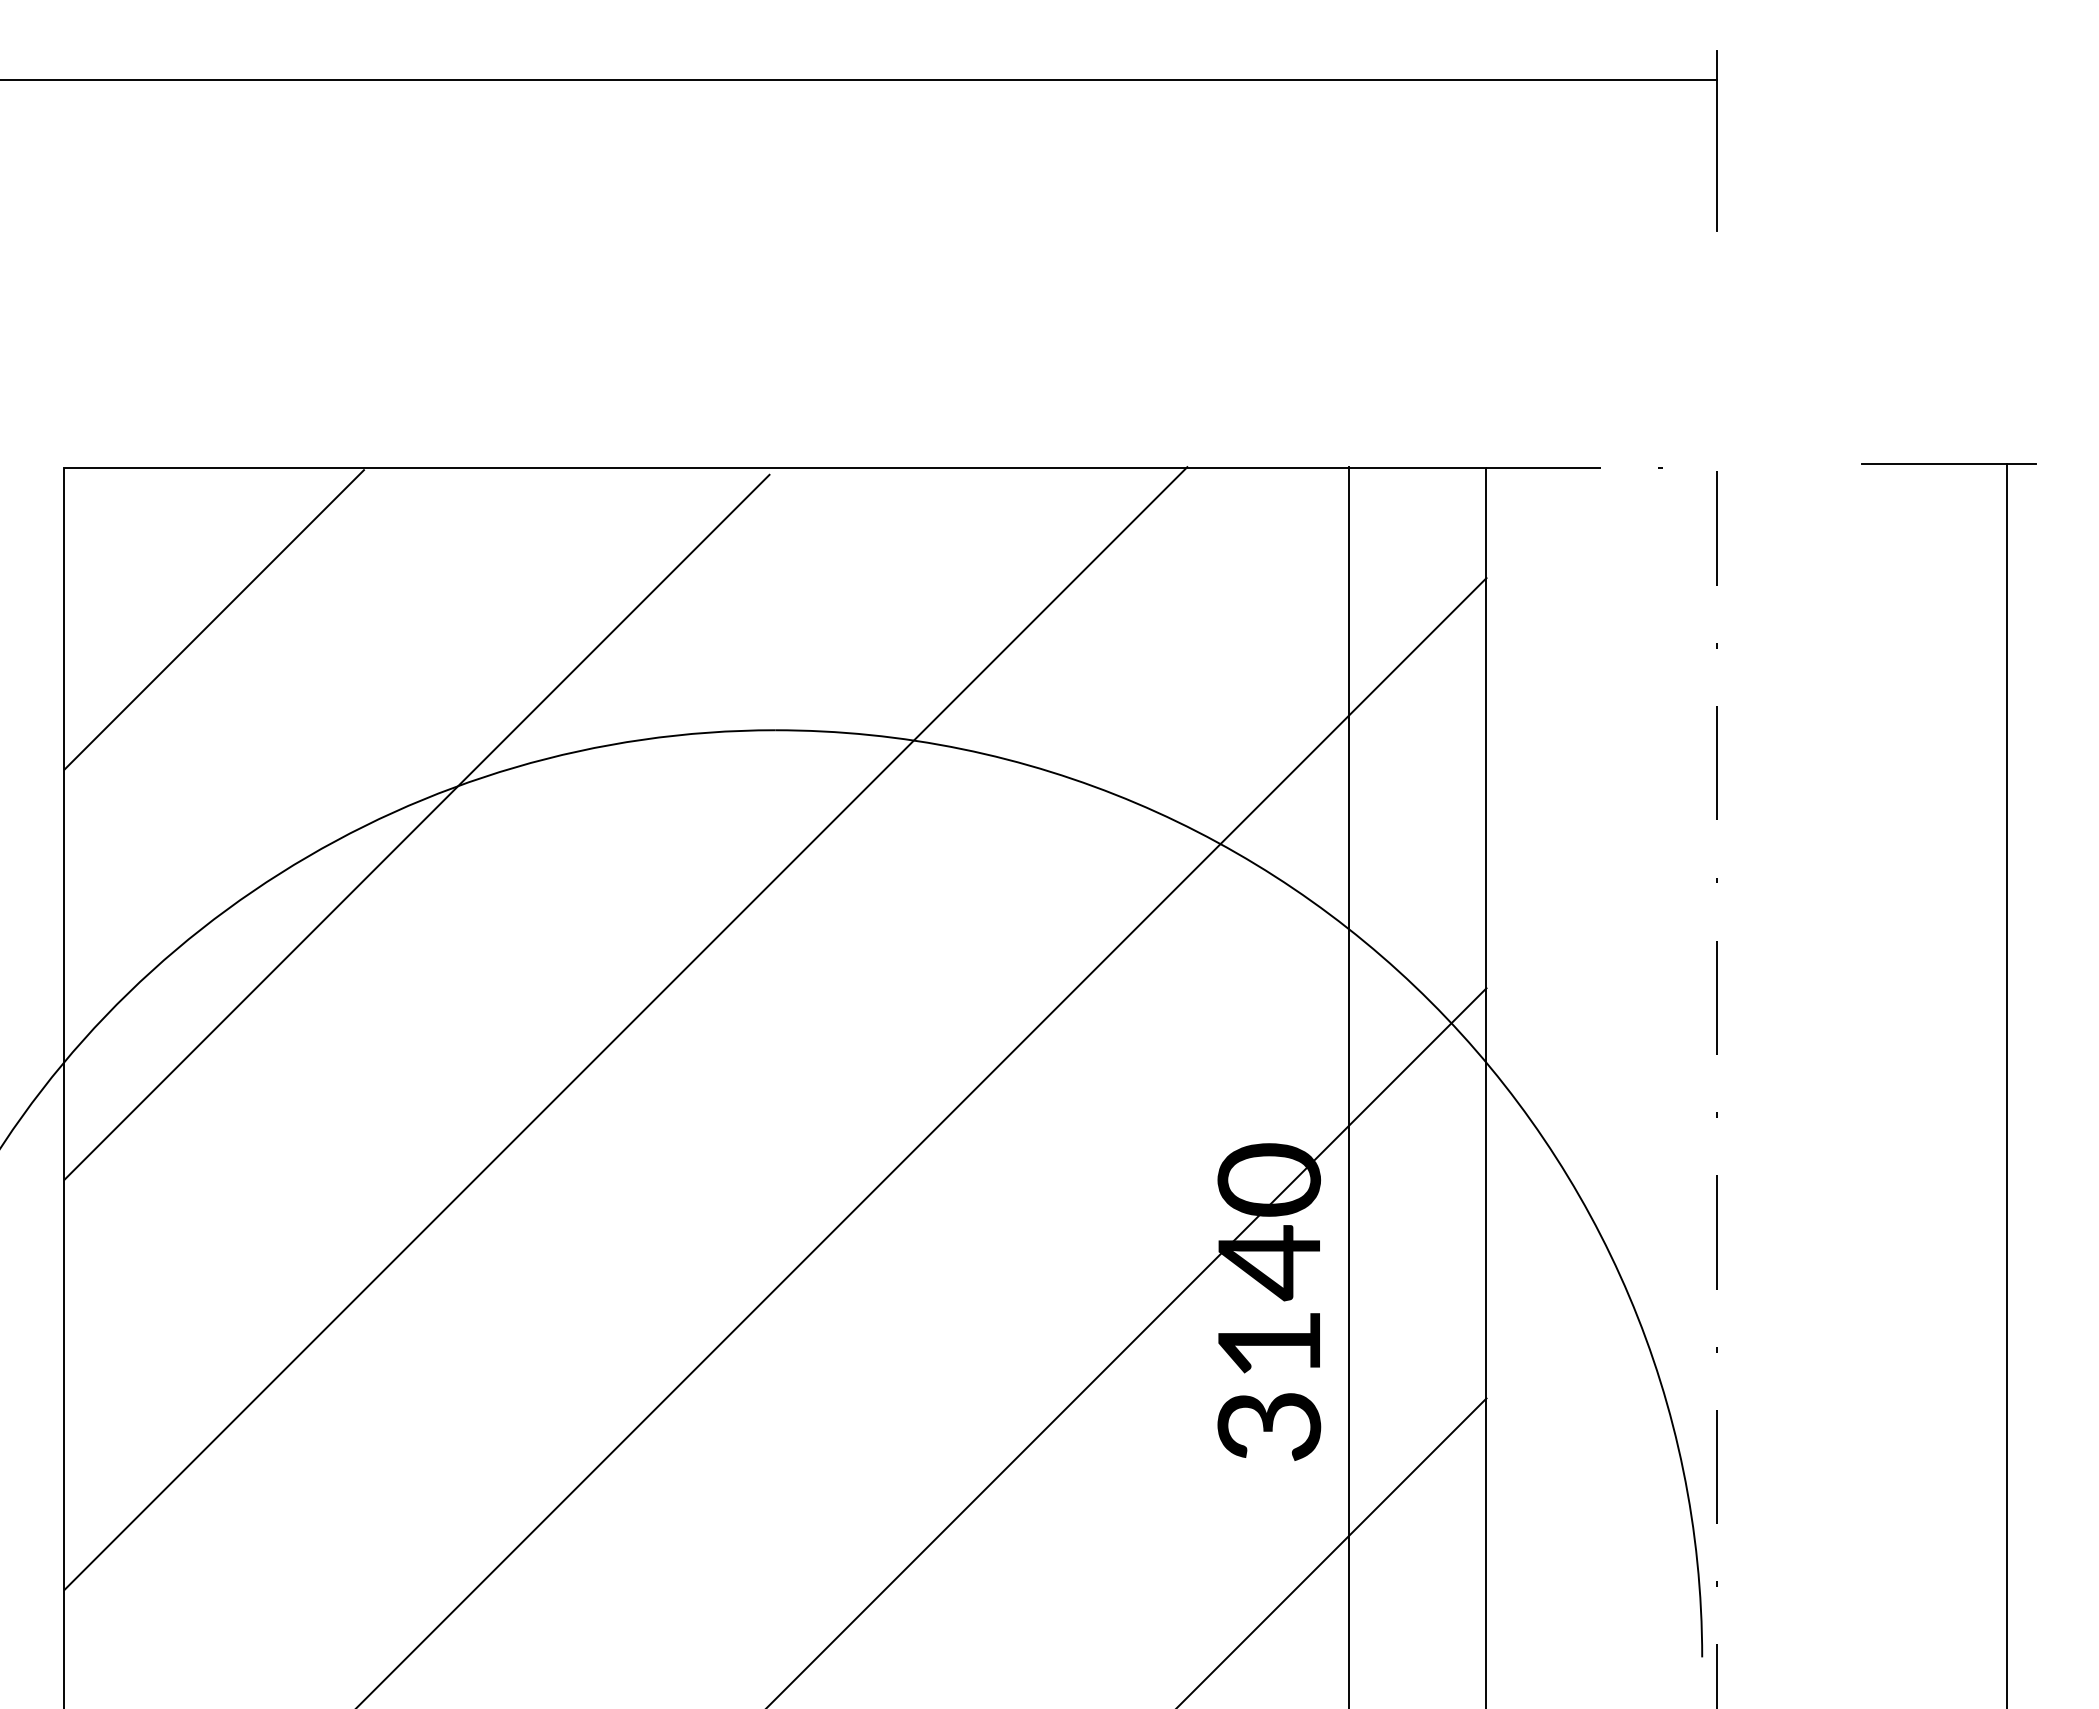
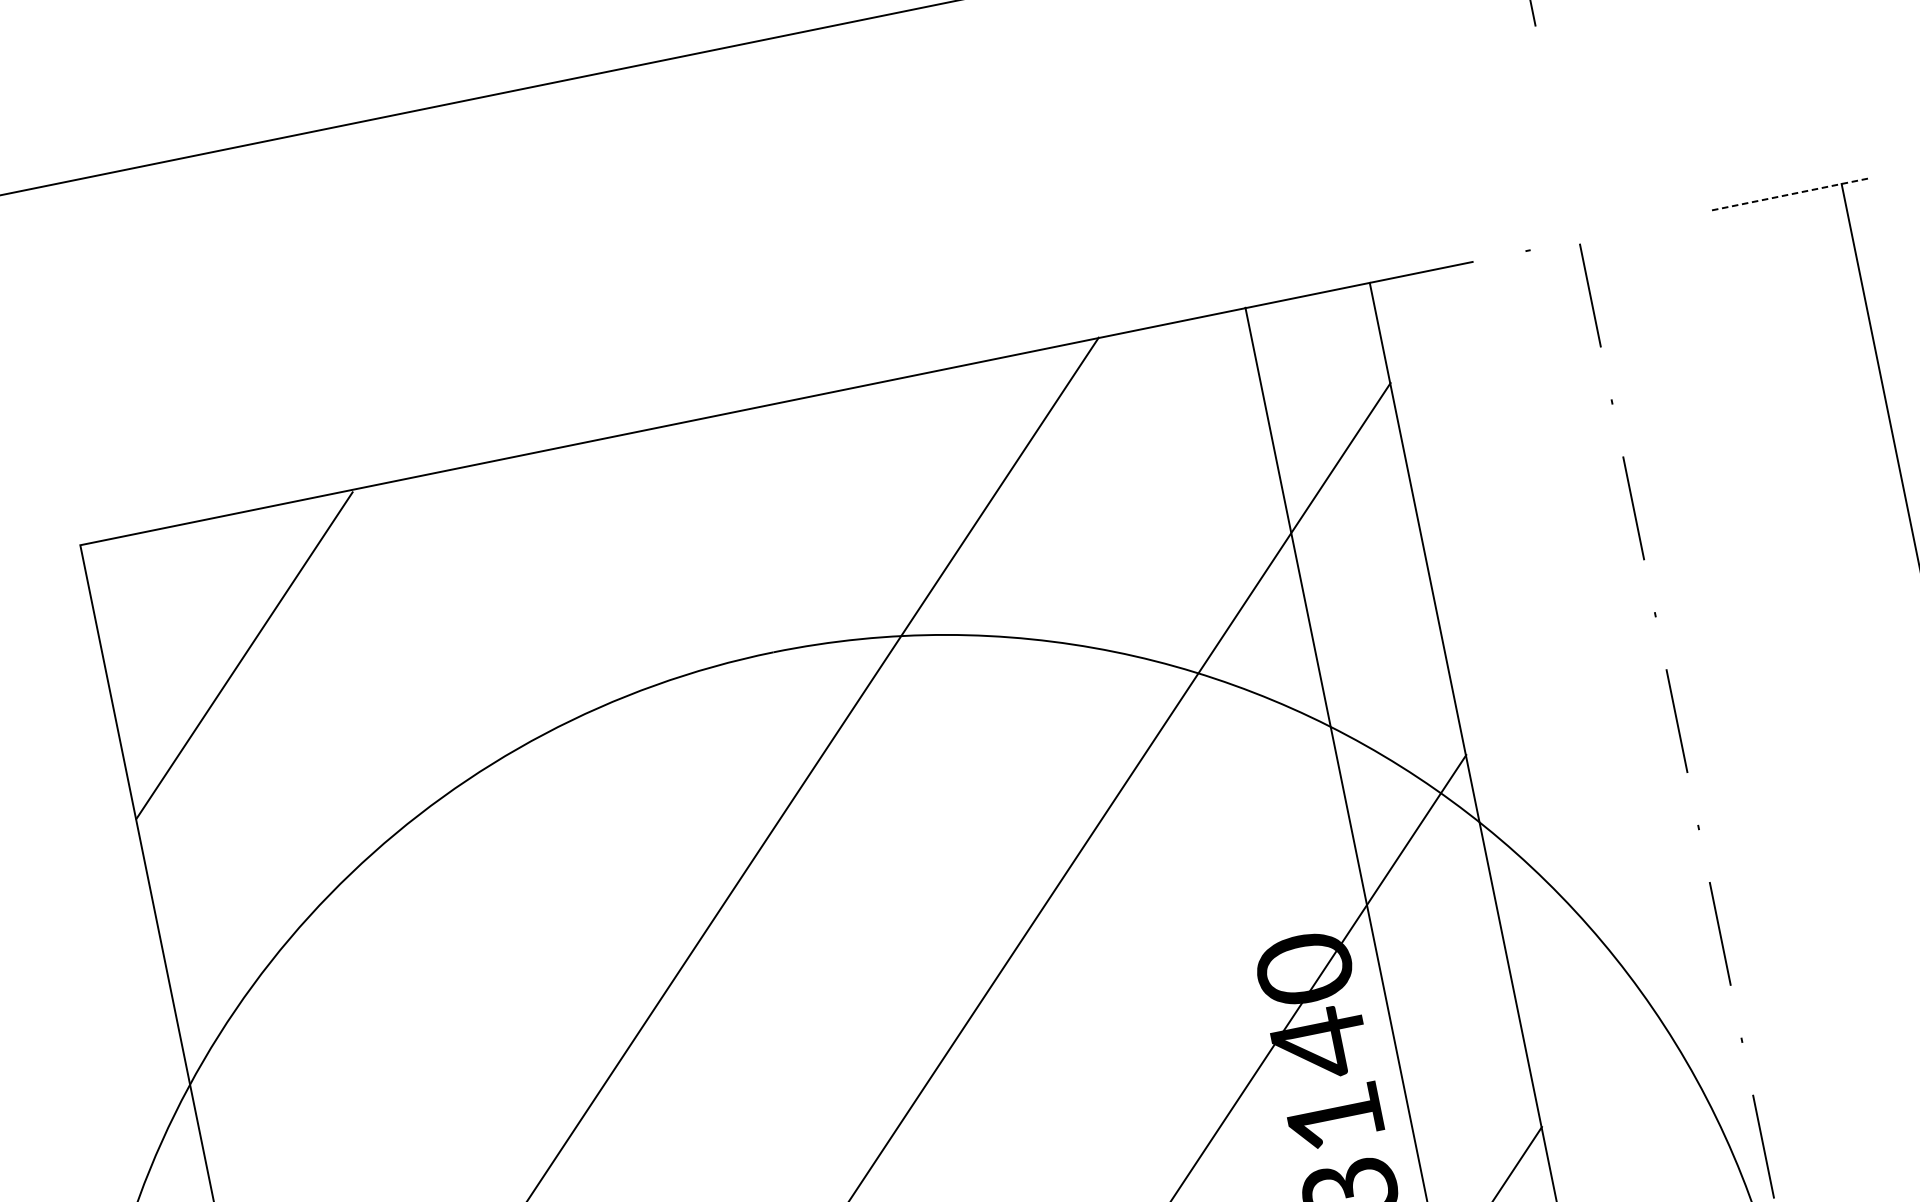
line: (1949, 464) -> (1789, 194), solid -> dashed
line: (416, 826) -> (466, 805), removed

